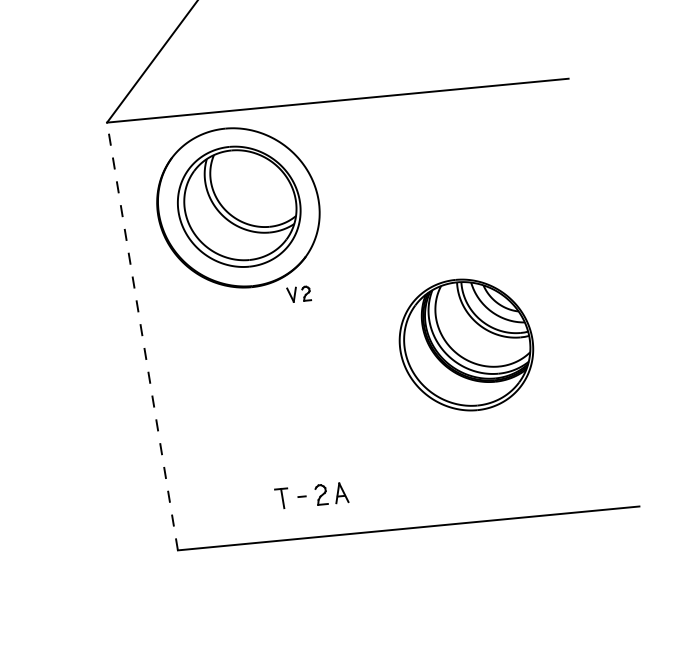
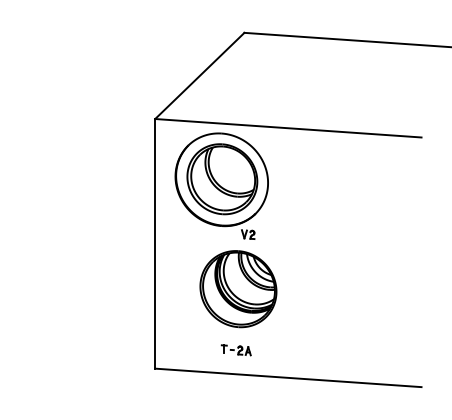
line: (142, 335) -> (155, 243), dashed -> solid
part: (466, 345) -> (238, 289), moved
part: (310, 496) -> (235, 350), size x0.71

